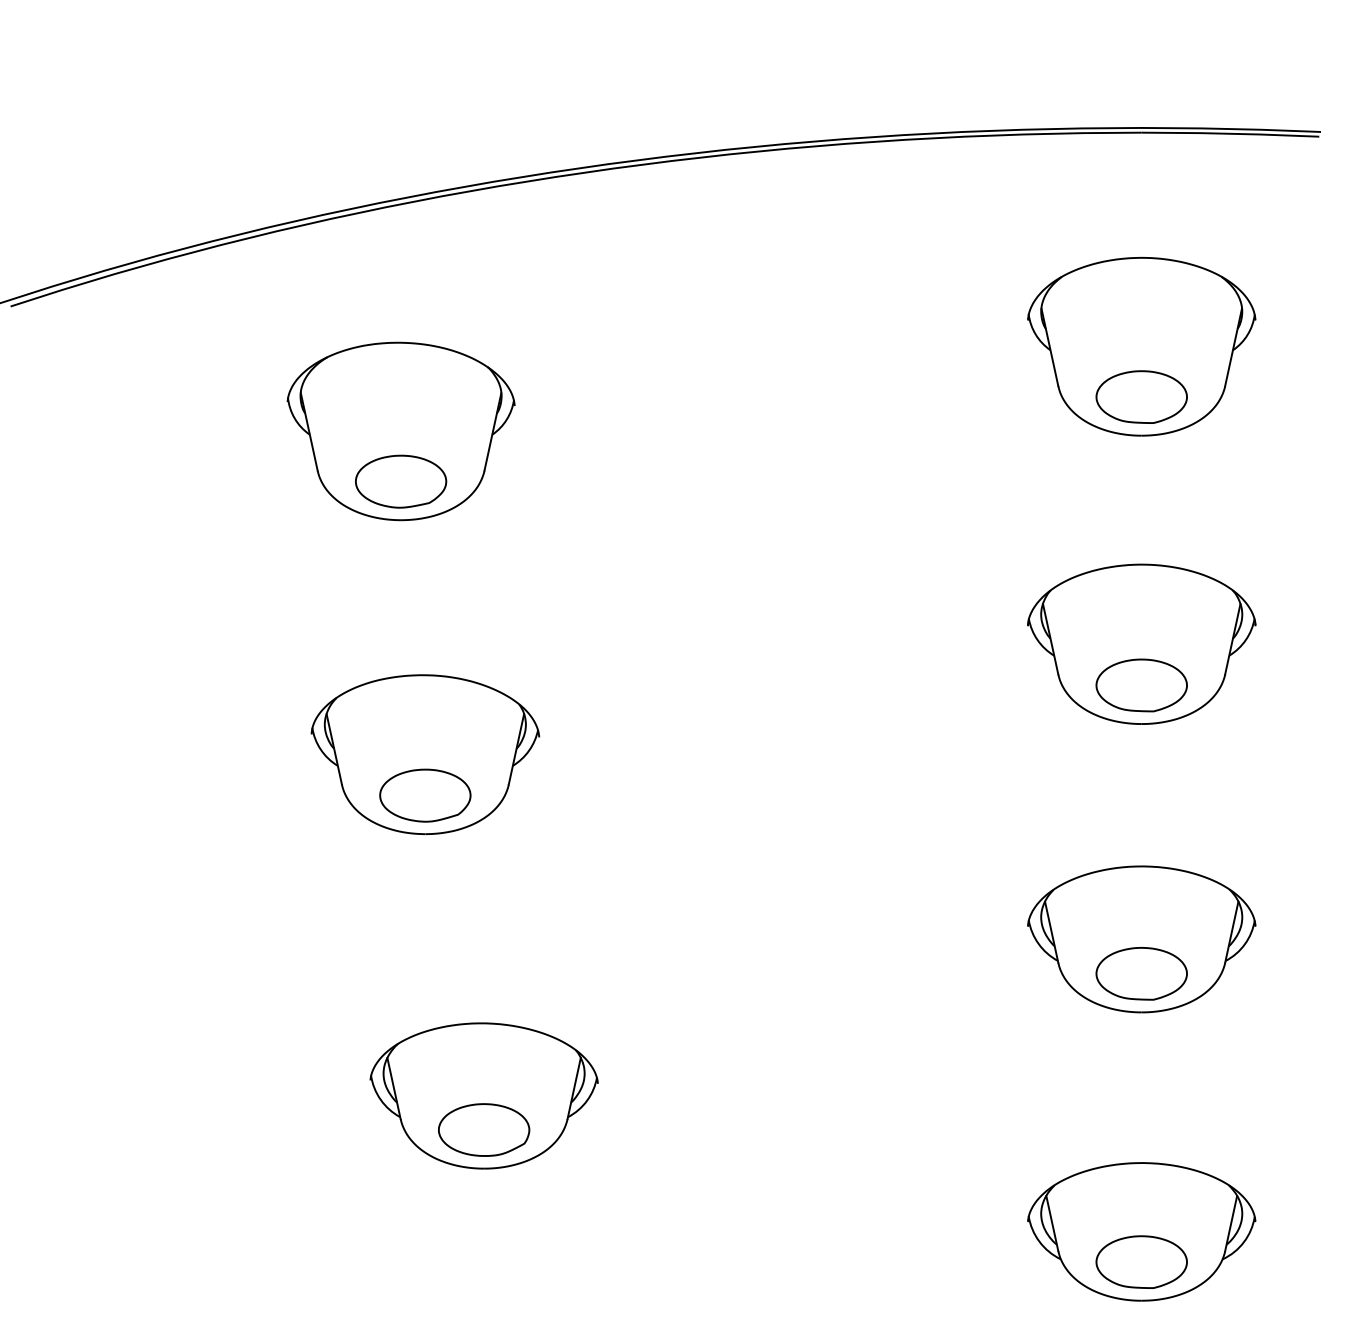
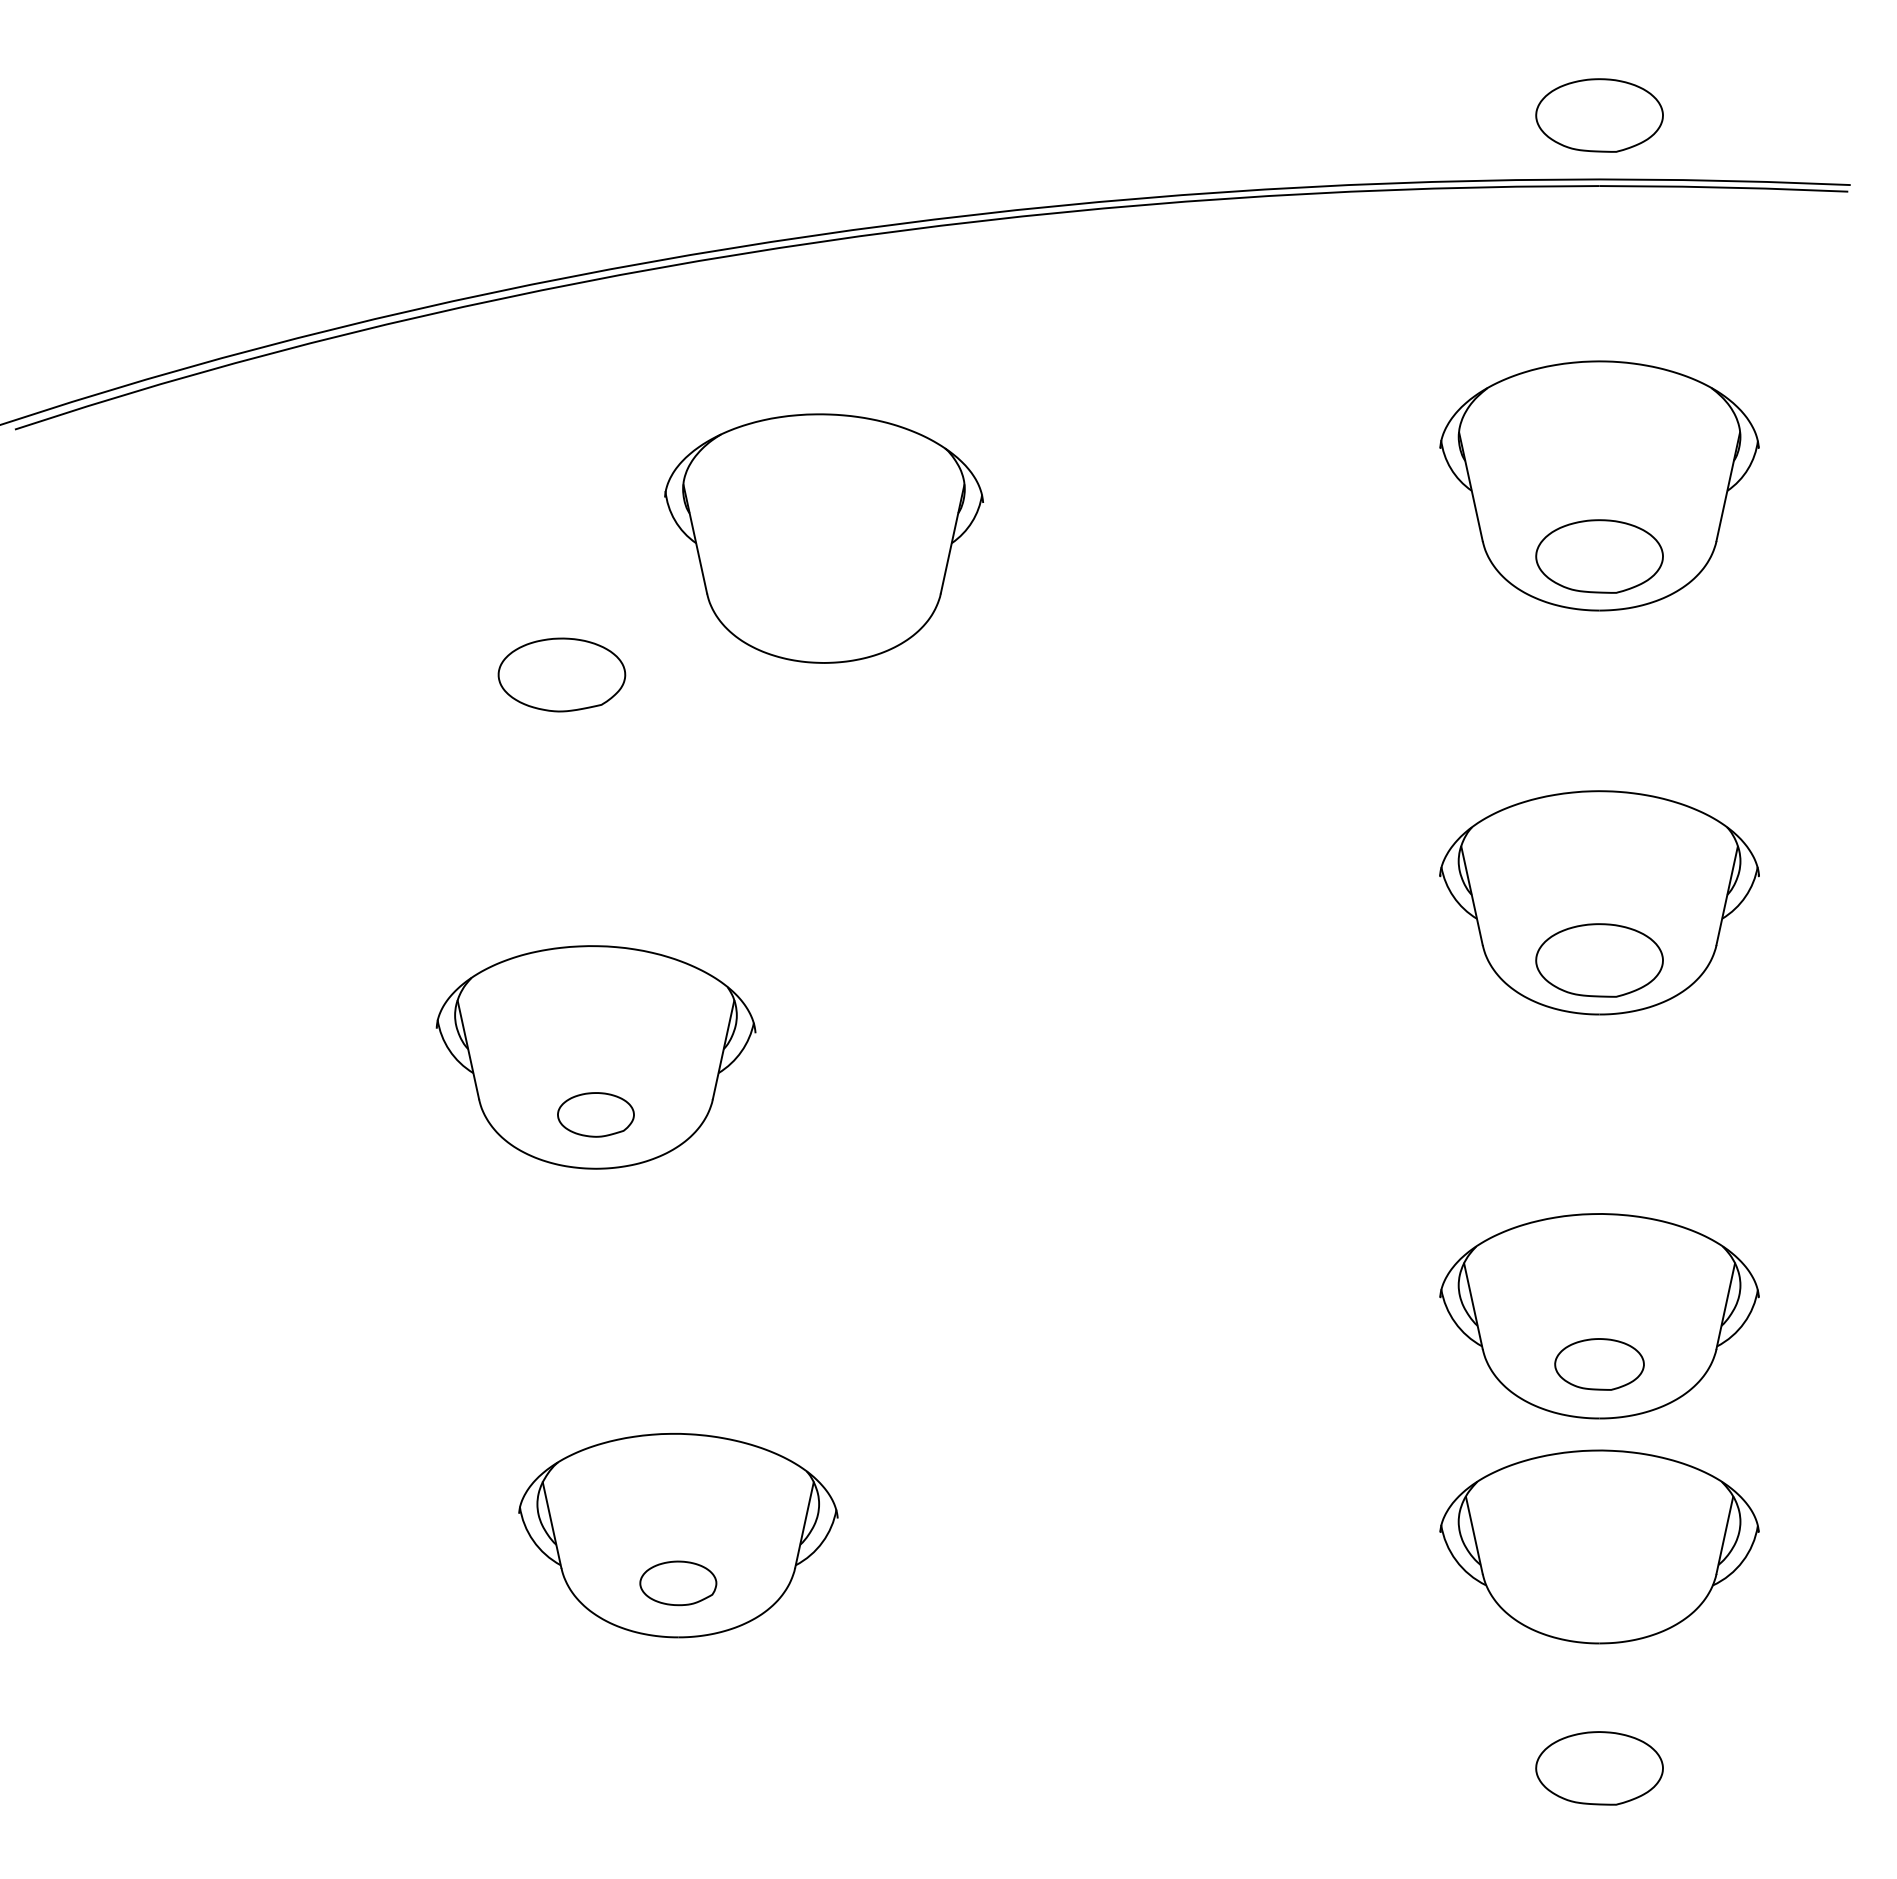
part: (1141, 82) -> (1599, 115), added
part: (400, 431) -> (823, 538), moved
part: (425, 795) -> (595, 1114), size x0.6
part: (1141, 973) -> (1599, 1364), size x0.7
part: (484, 1130) -> (678, 1583), size x0.6
part: (1141, 1231) -> (1599, 1546), moved

